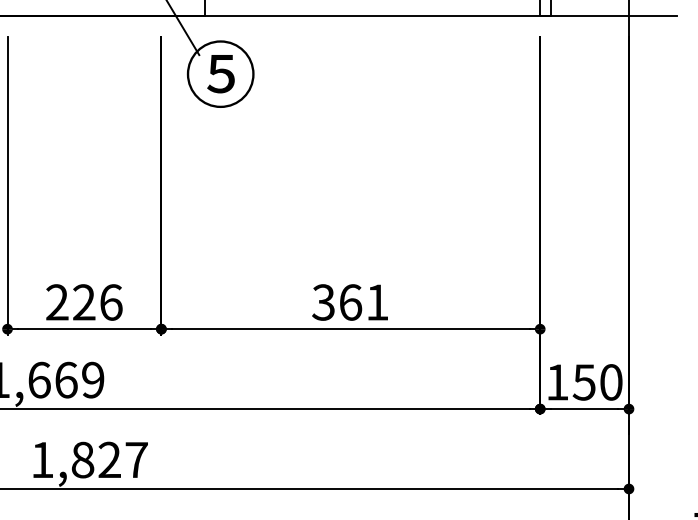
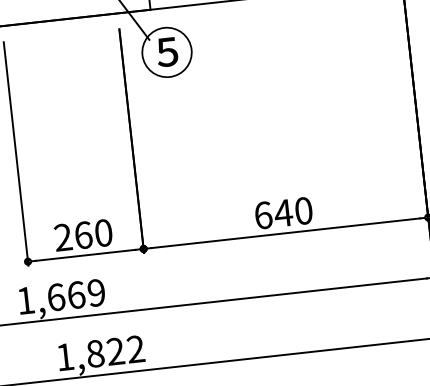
text: (97, 302) -> (93, 234), 226 -> 260
text: (350, 302) -> (283, 213), 361 -> 640
text: (136, 459) -> (135, 348), 1,827 -> 1,822

